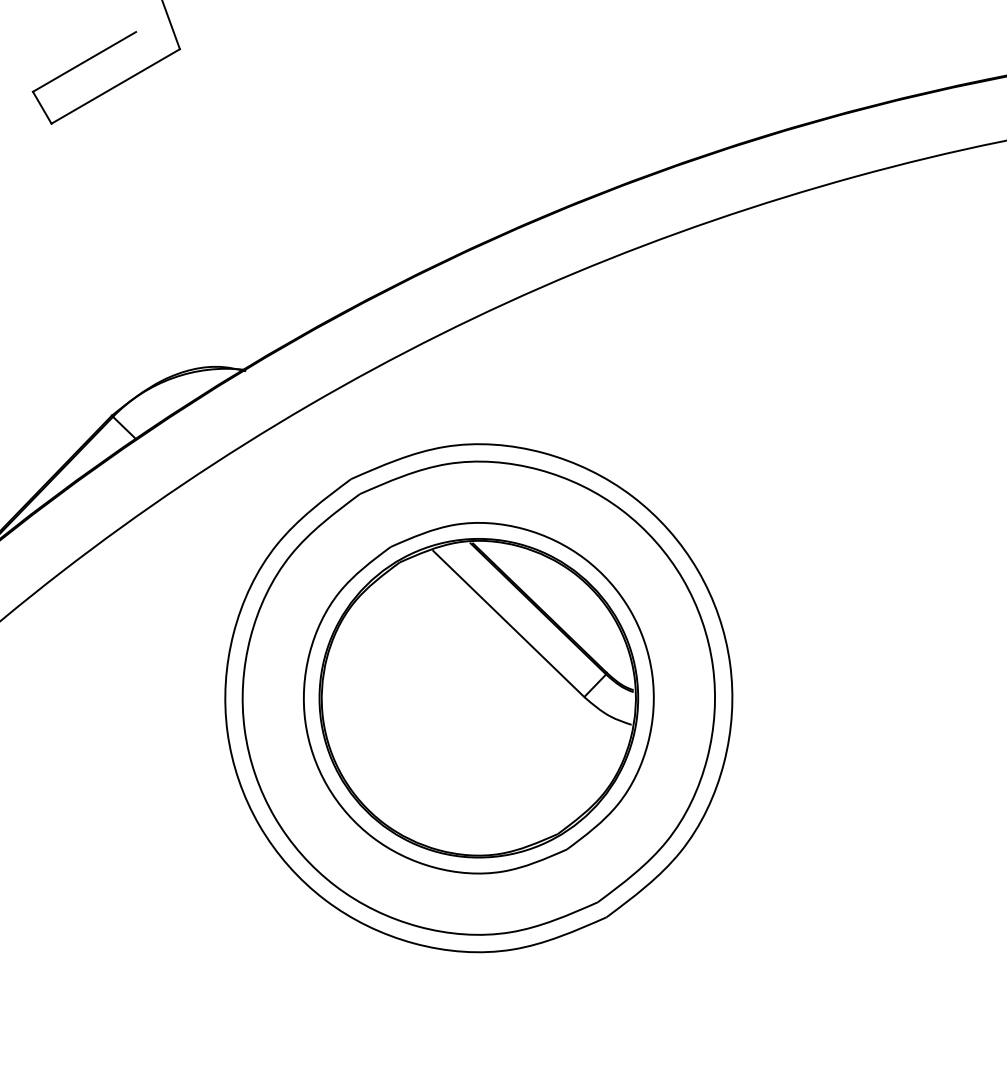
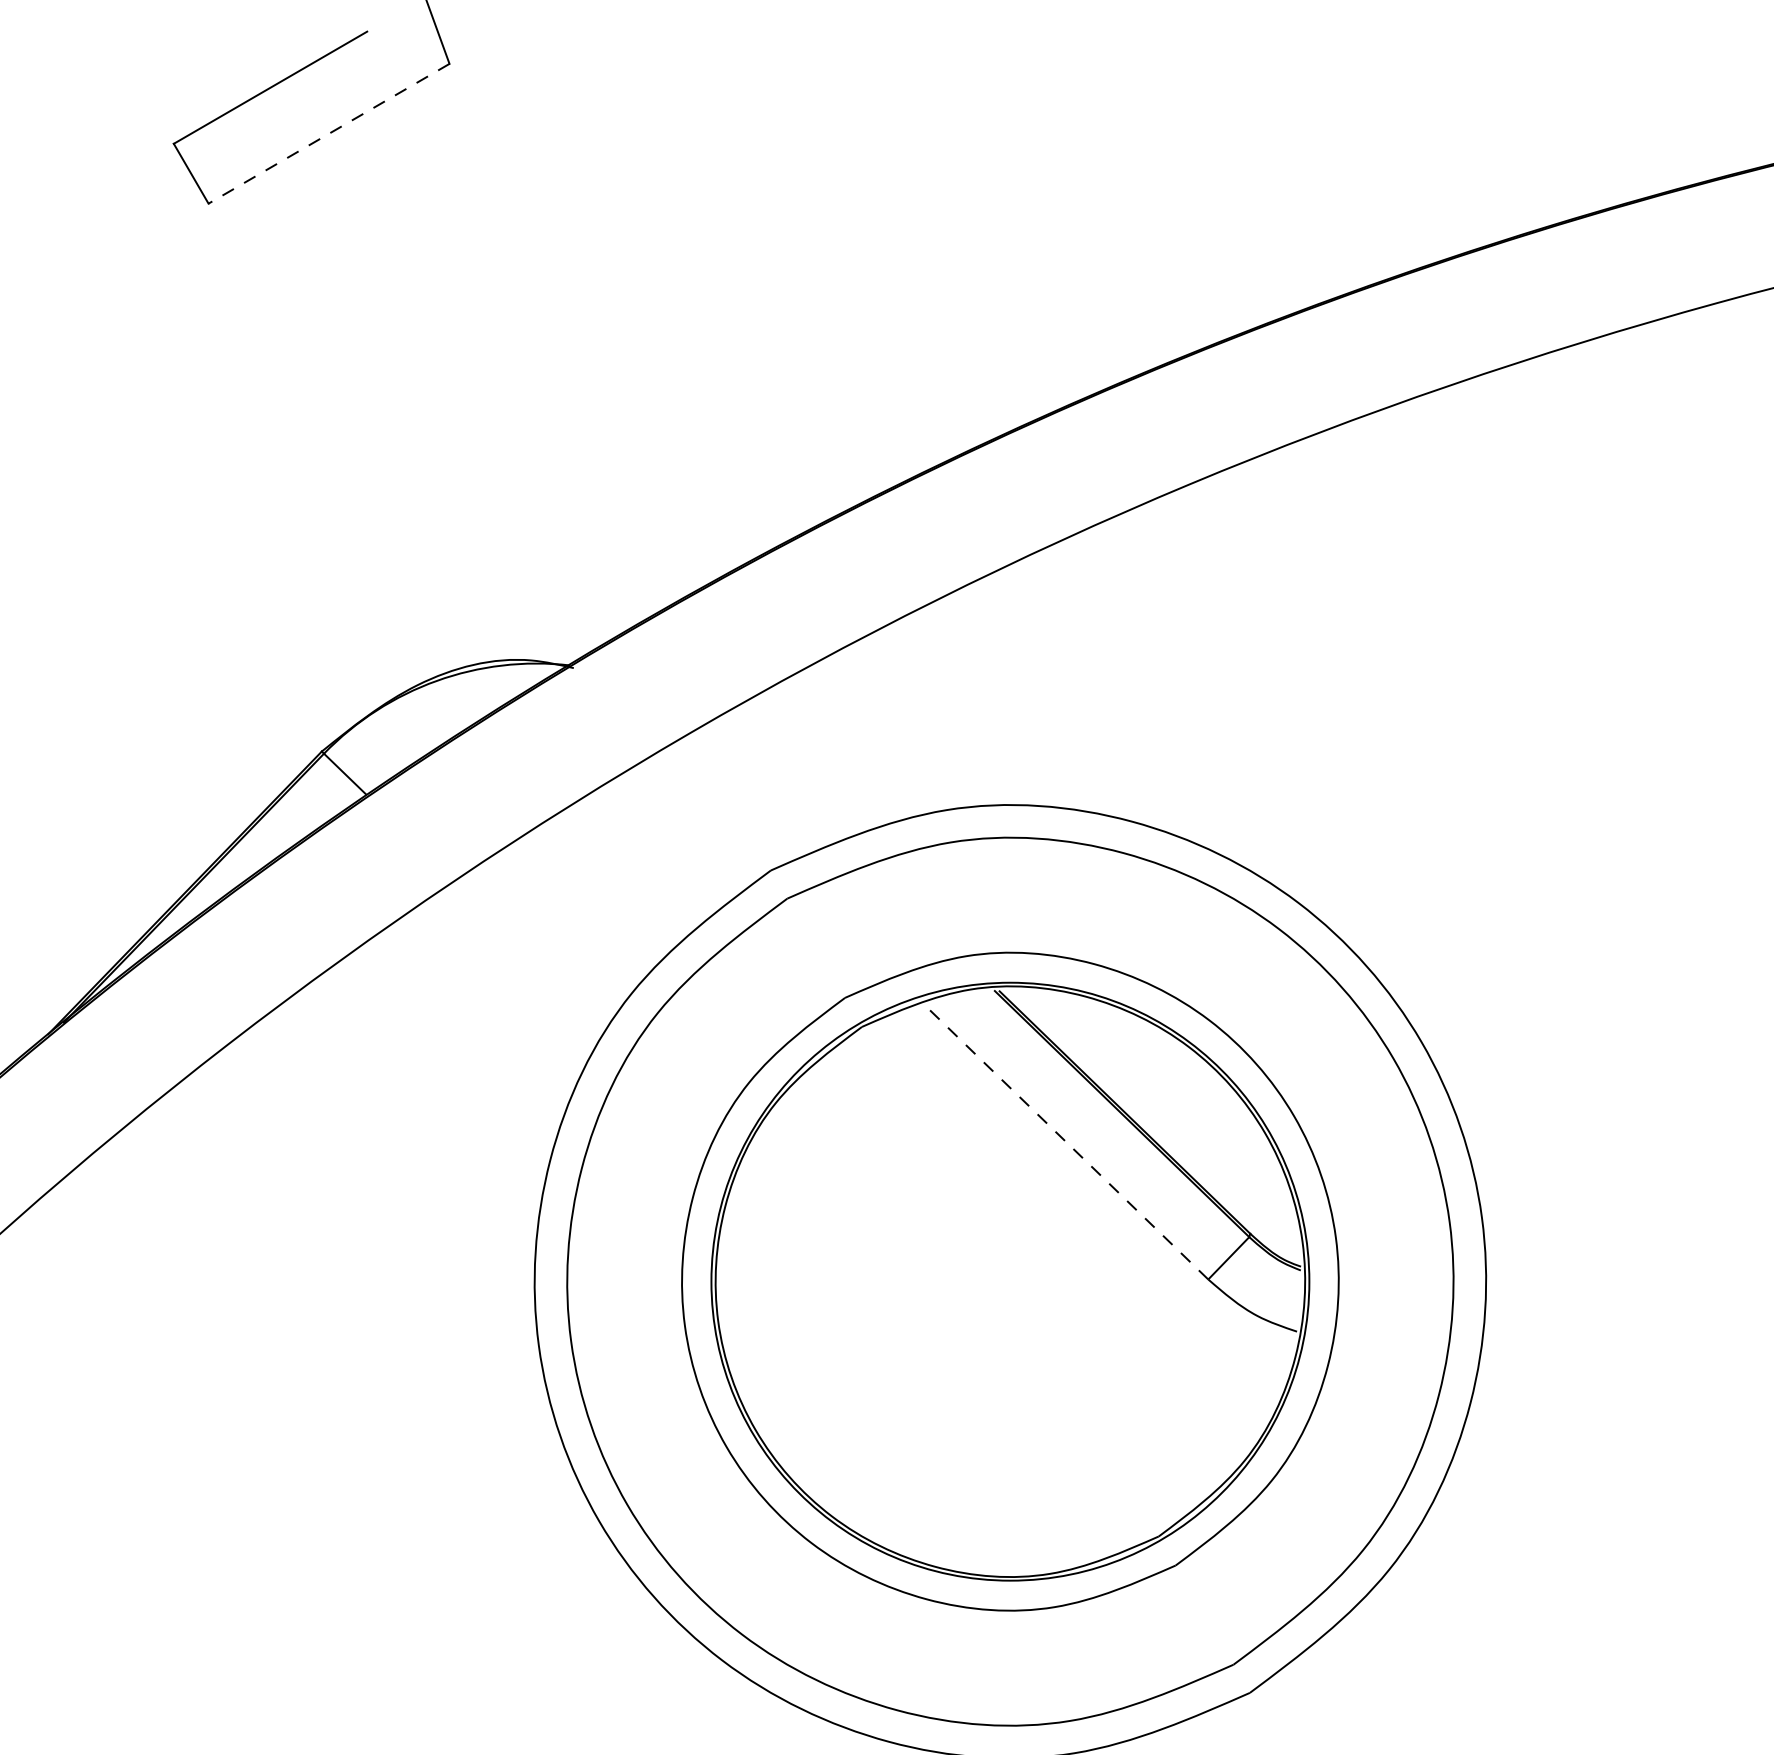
line: (115, 86) -> (328, 133), solid -> dashed
line: (508, 623) -> (1066, 1141), solid -> dashed

